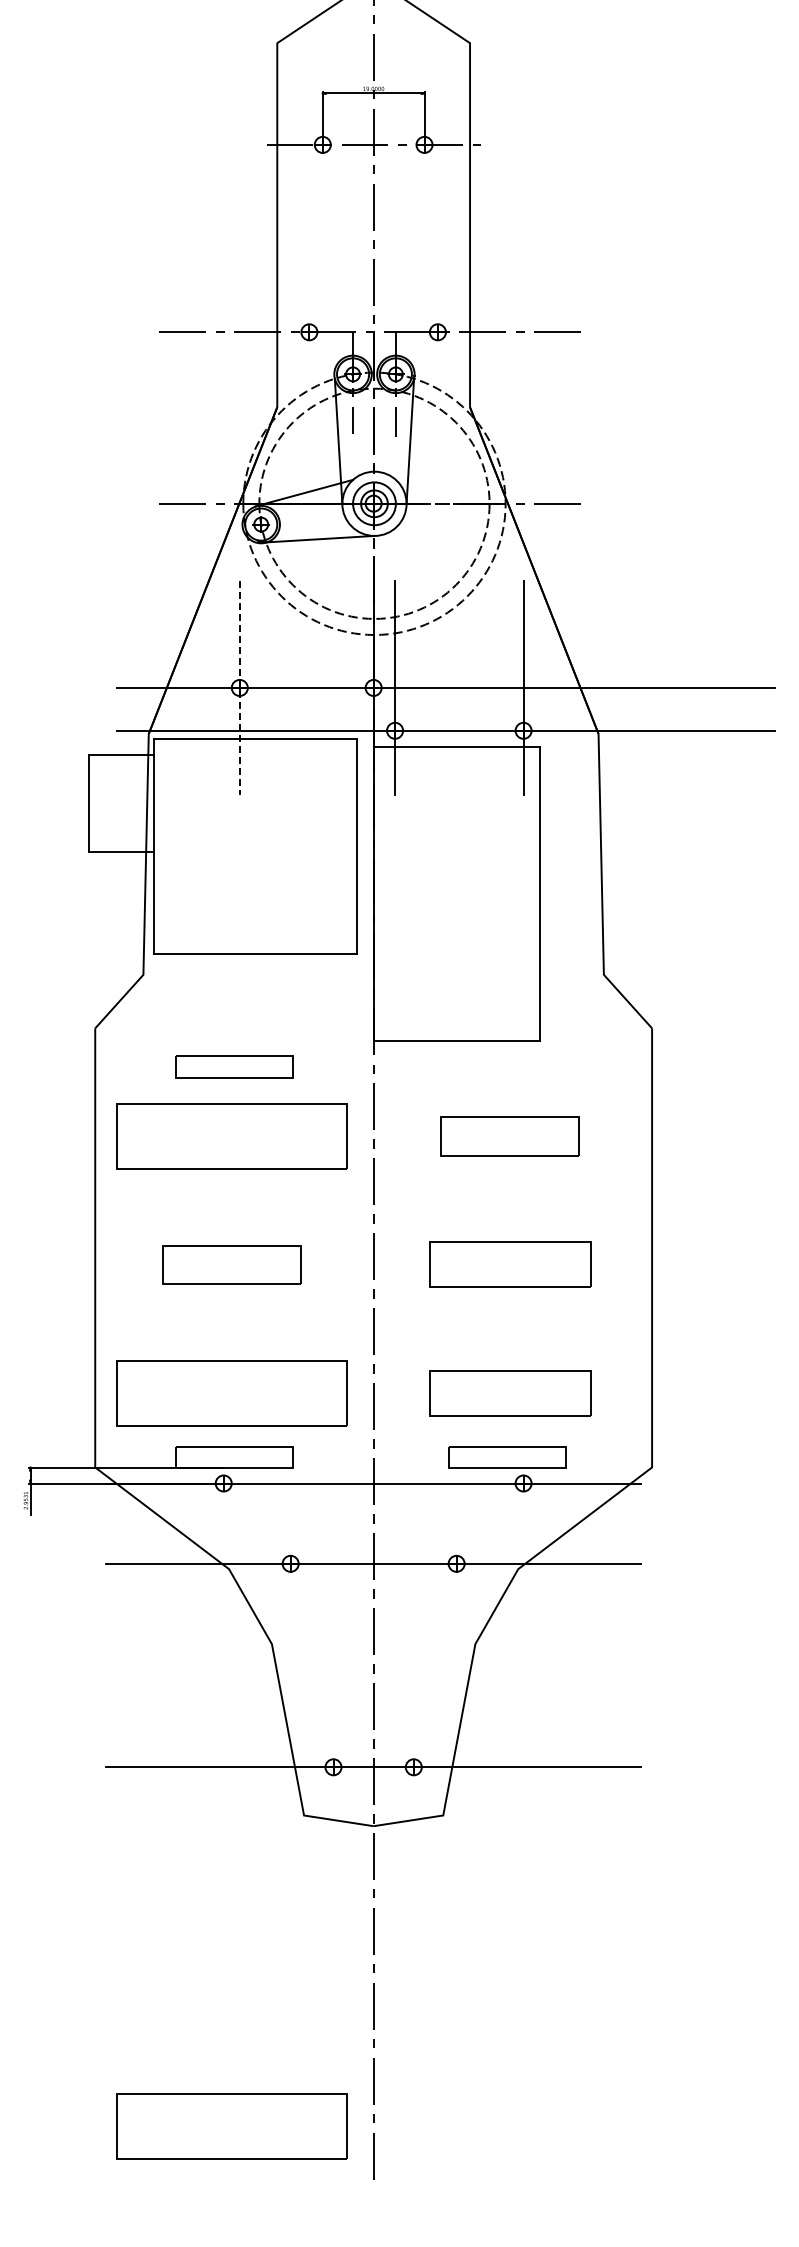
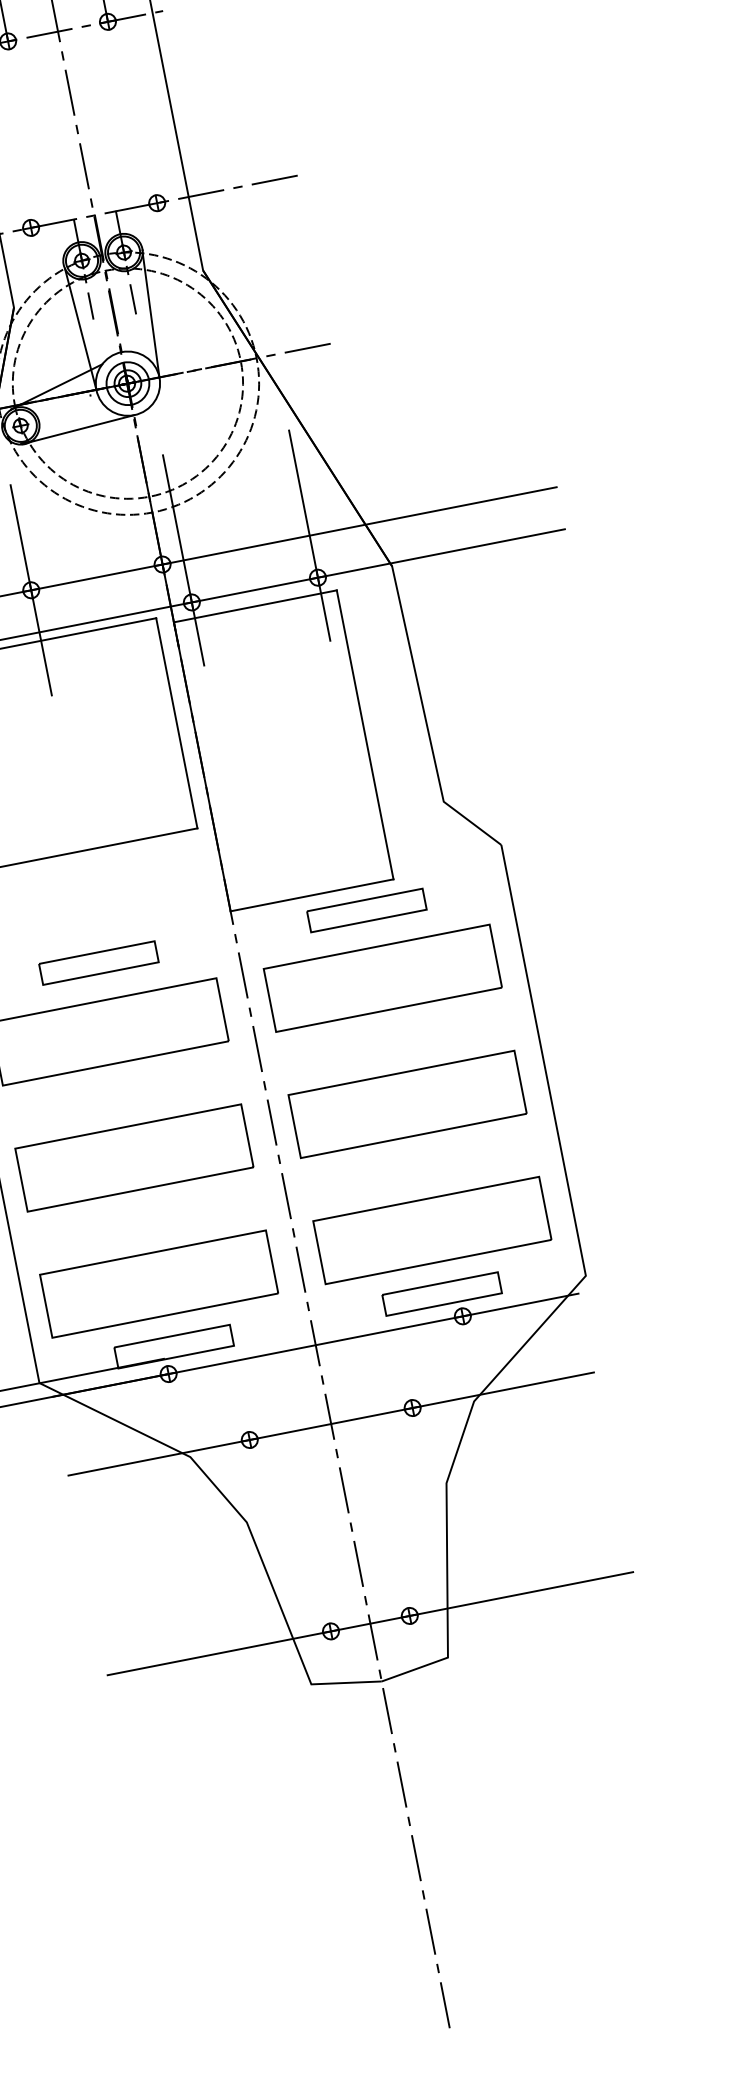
line: (239, 688) -> (31, 590), dashed -> solid
part: (507, 1066) -> (366, 910), added
part: (509, 1136) -> (382, 978), size x1.67
part: (231, 1264) -> (134, 1157), size x1.67
part: (509, 1264) -> (406, 1104), size x1.43
part: (509, 1393) -> (431, 1230), size x1.43
part: (231, 2126) -> (300, 2003), removed

